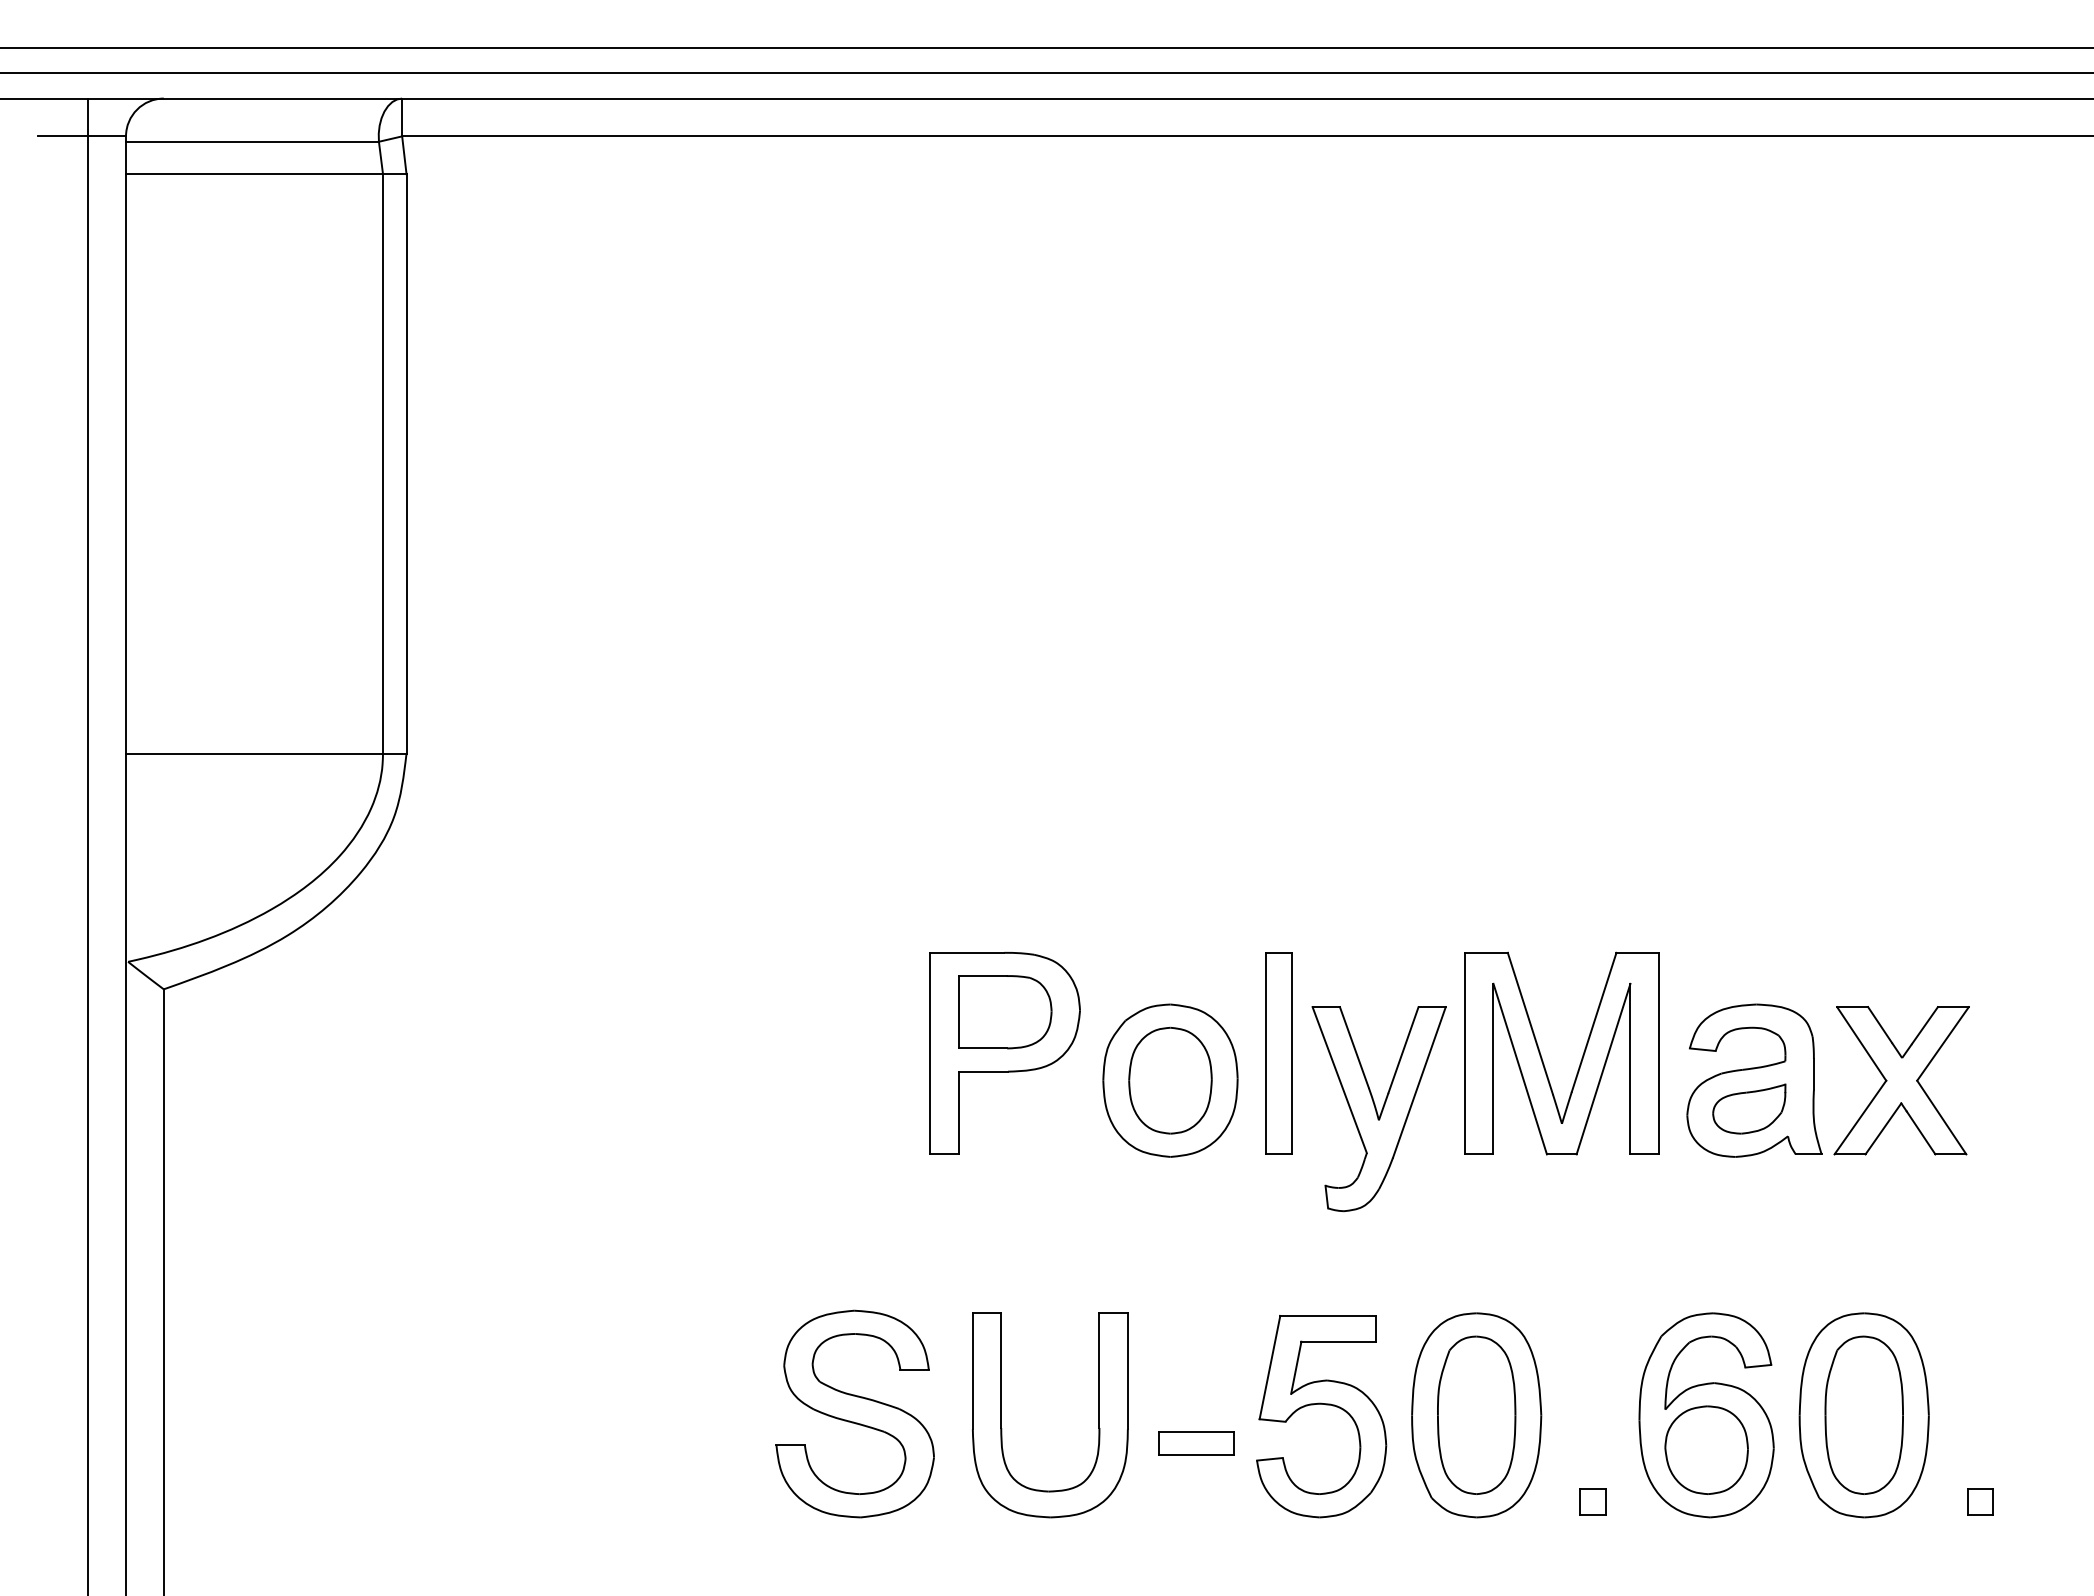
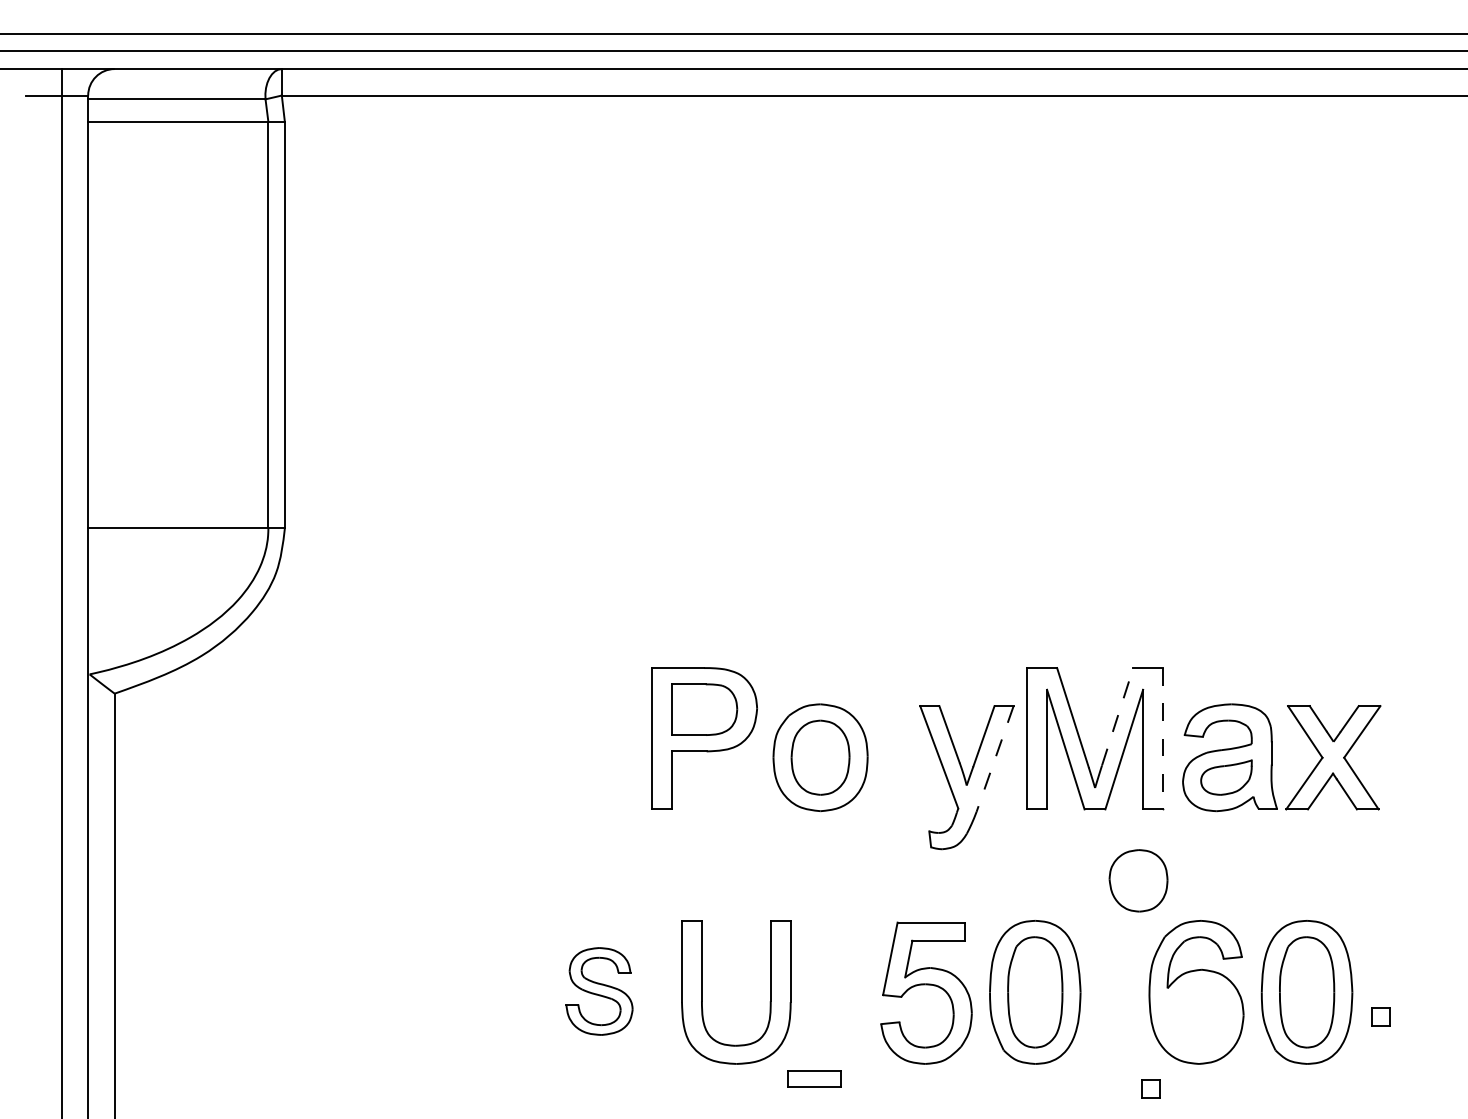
line: (1593, 1021) -> (1117, 716), solid -> dashed
part: (1278, 1053) -> (896, 738), removed
line: (1659, 1053) -> (1163, 738), solid -> dashed
line: (1418, 1083) -> (994, 759), solid -> dashed
part: (855, 1414) -> (599, 991), size x0.6
part: (1196, 1442) -> (814, 1078), moved
part: (1706, 1449) -> (1138, 880), moved
part: (1592, 1501) -> (1150, 1088), moved
part: (1980, 1501) -> (1380, 1016), moved

